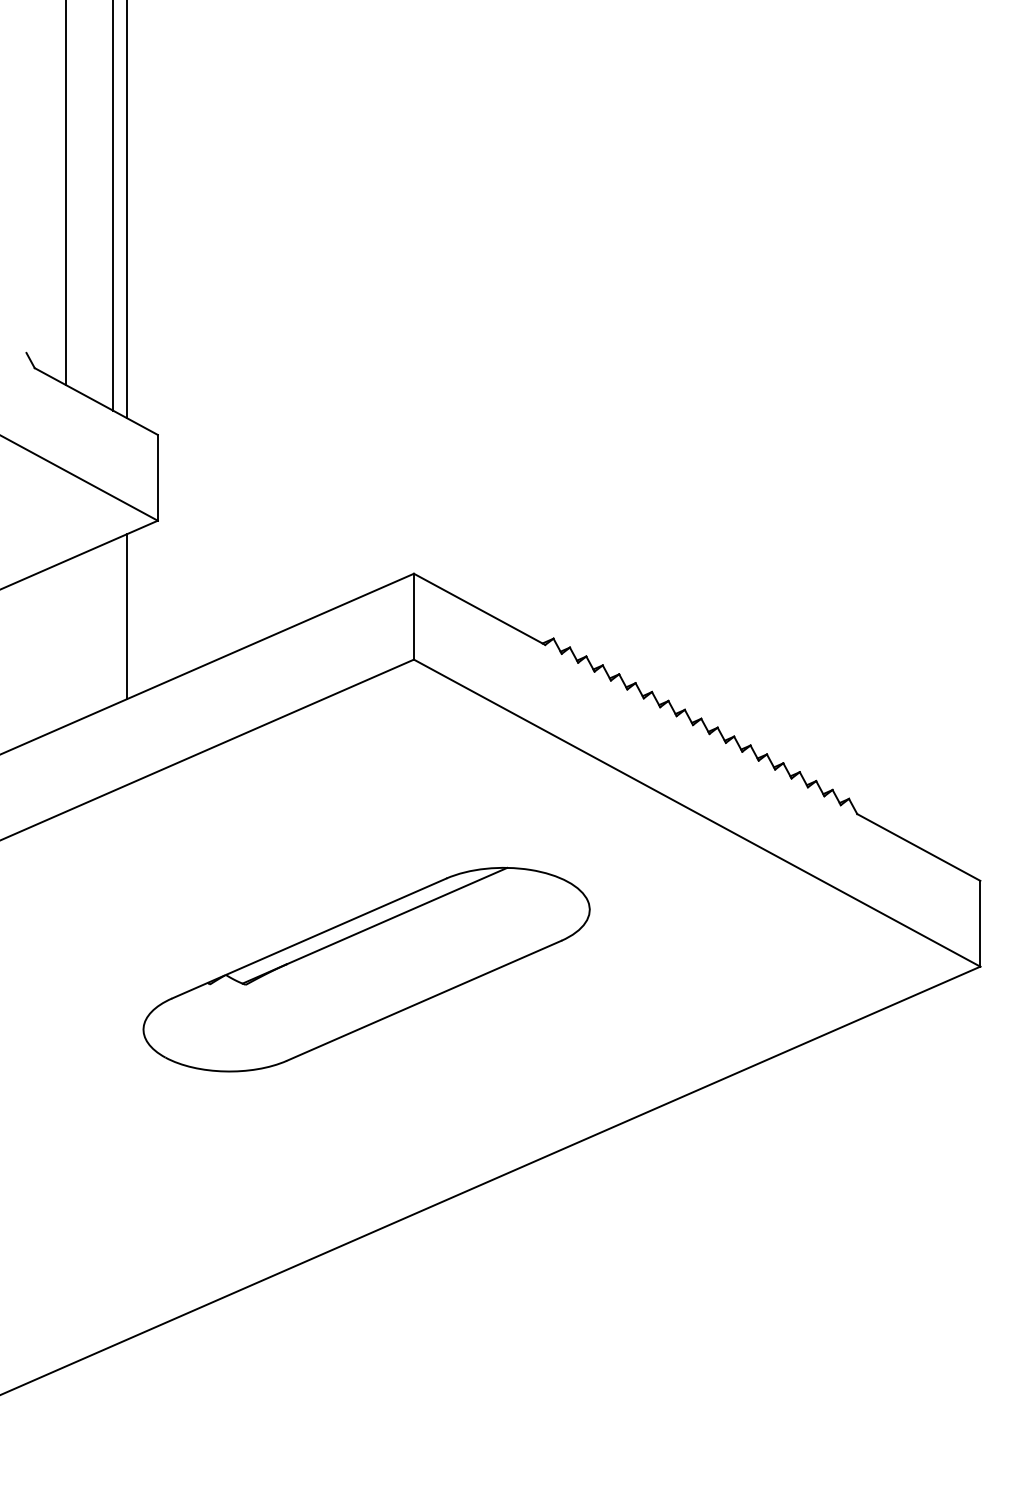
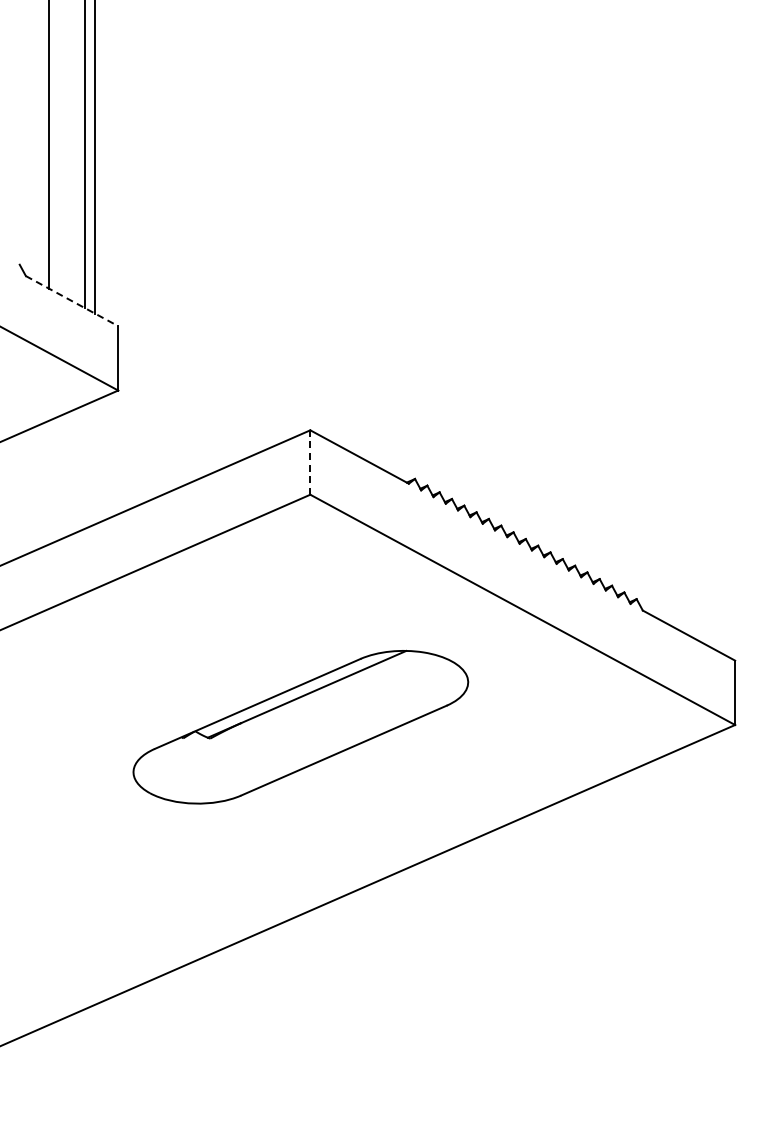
line: (96, 402) -> (72, 301), solid -> dashed
line: (127, 616) -> (95, 462), removed
line: (414, 616) -> (310, 462), solid -> dashed
part: (366, 968) -> (300, 726), moved

